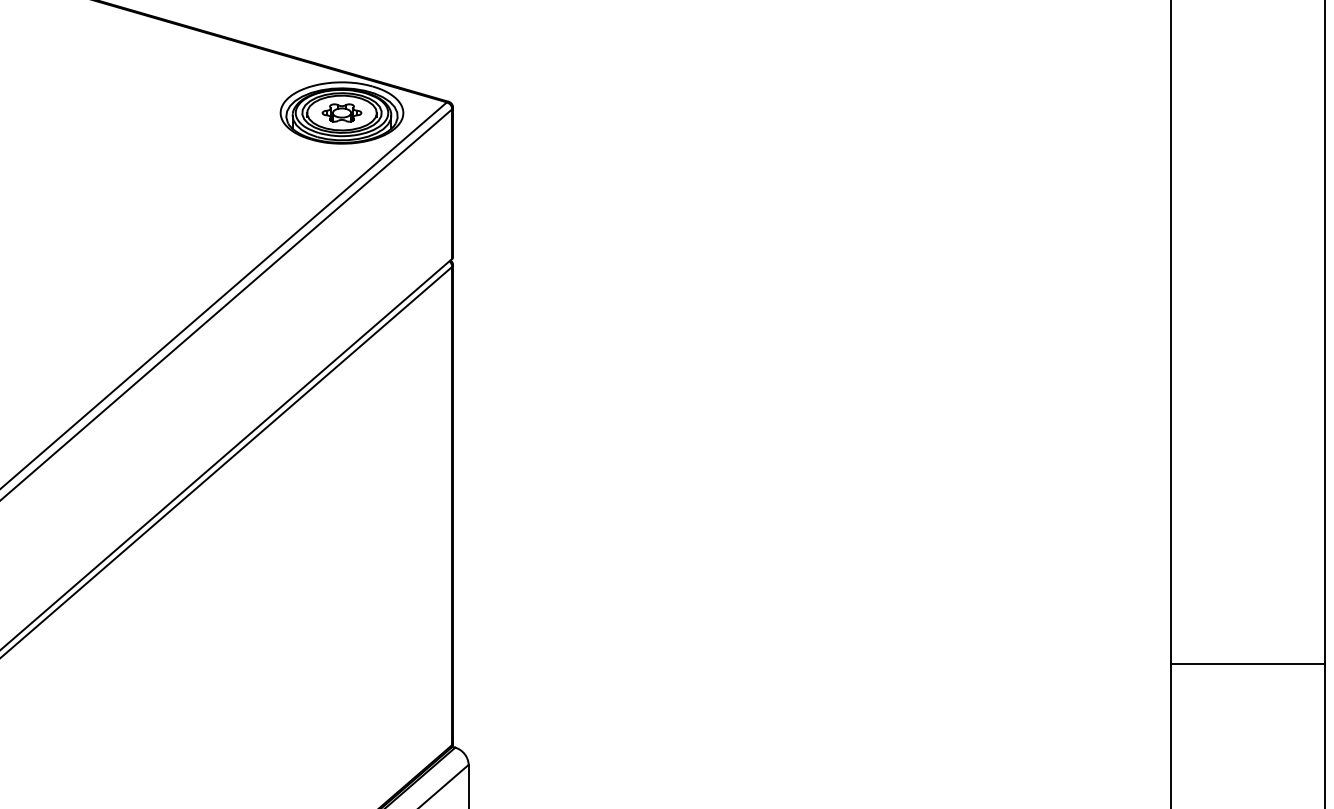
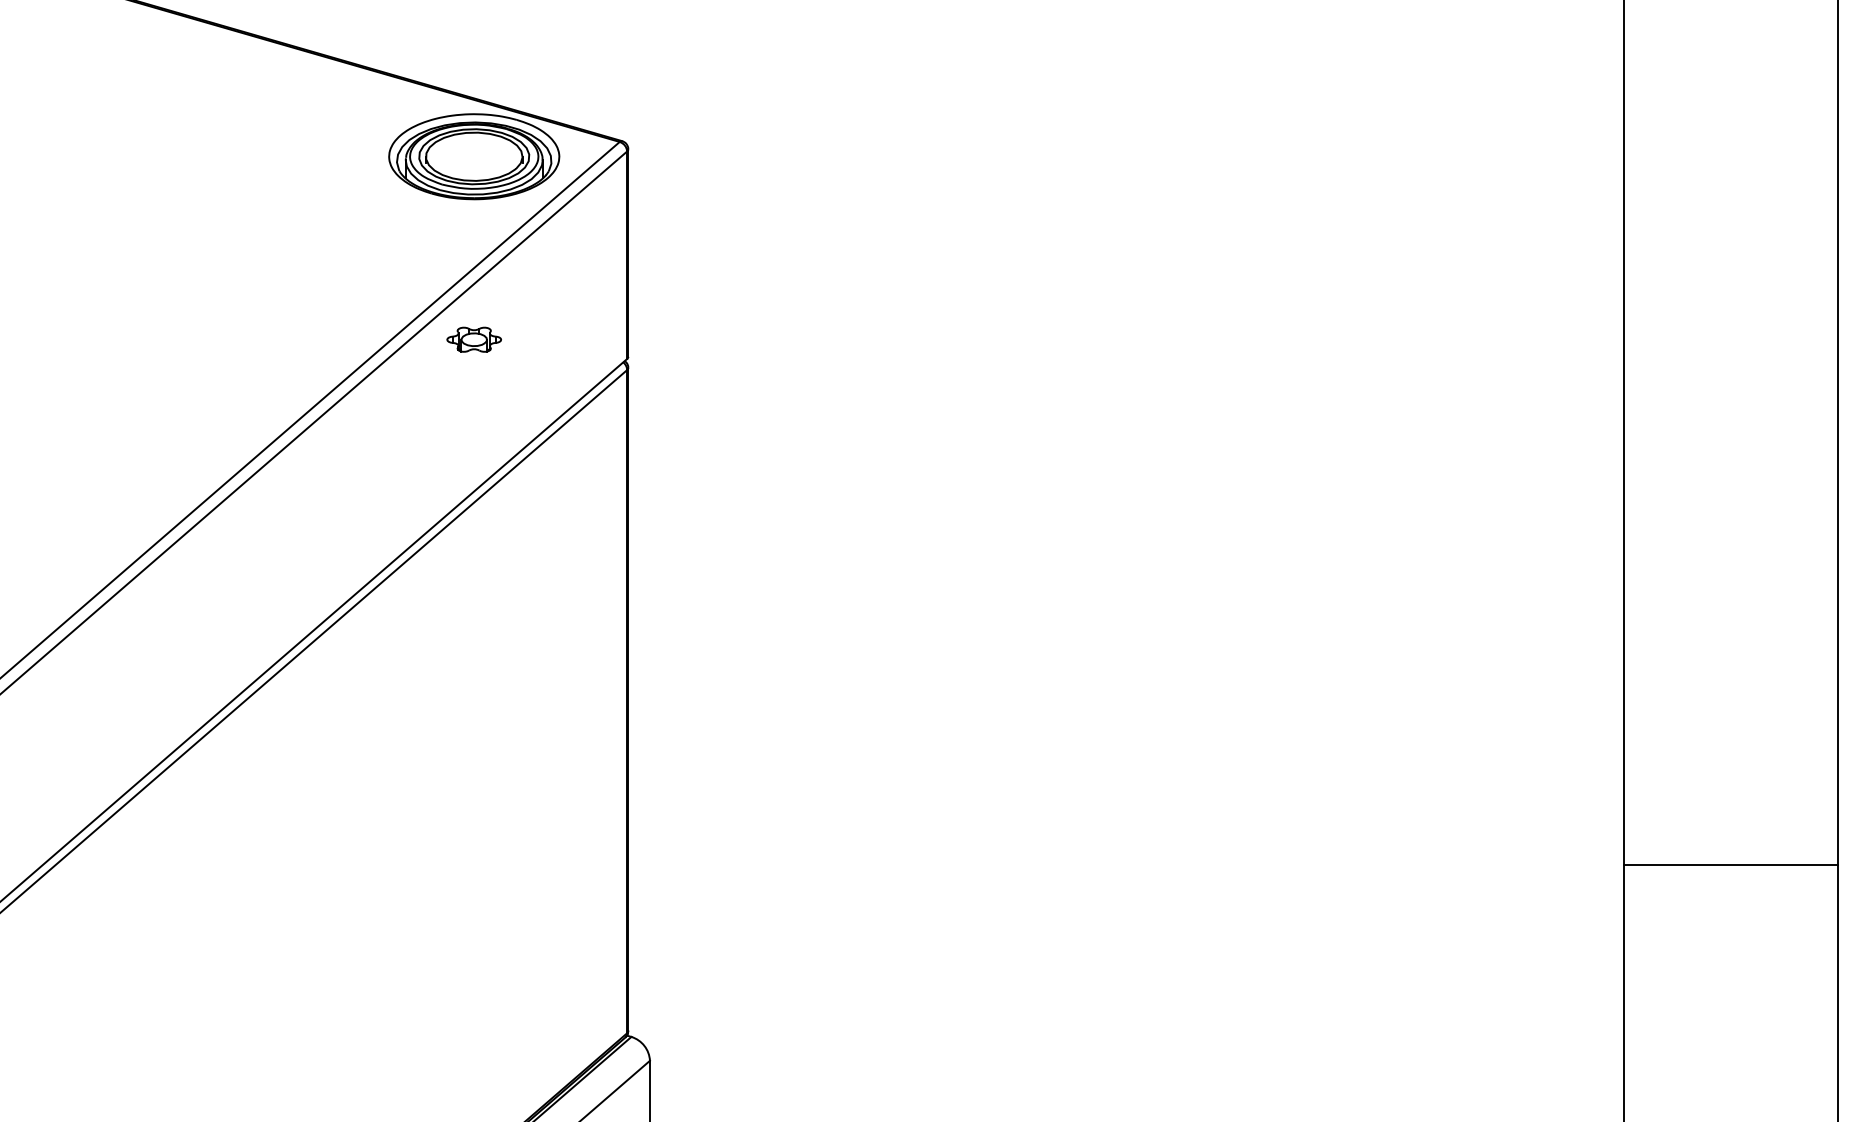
part: (341, 112) -> (473, 339), moved
line: (1247, 664) -> (1730, 865), moved

